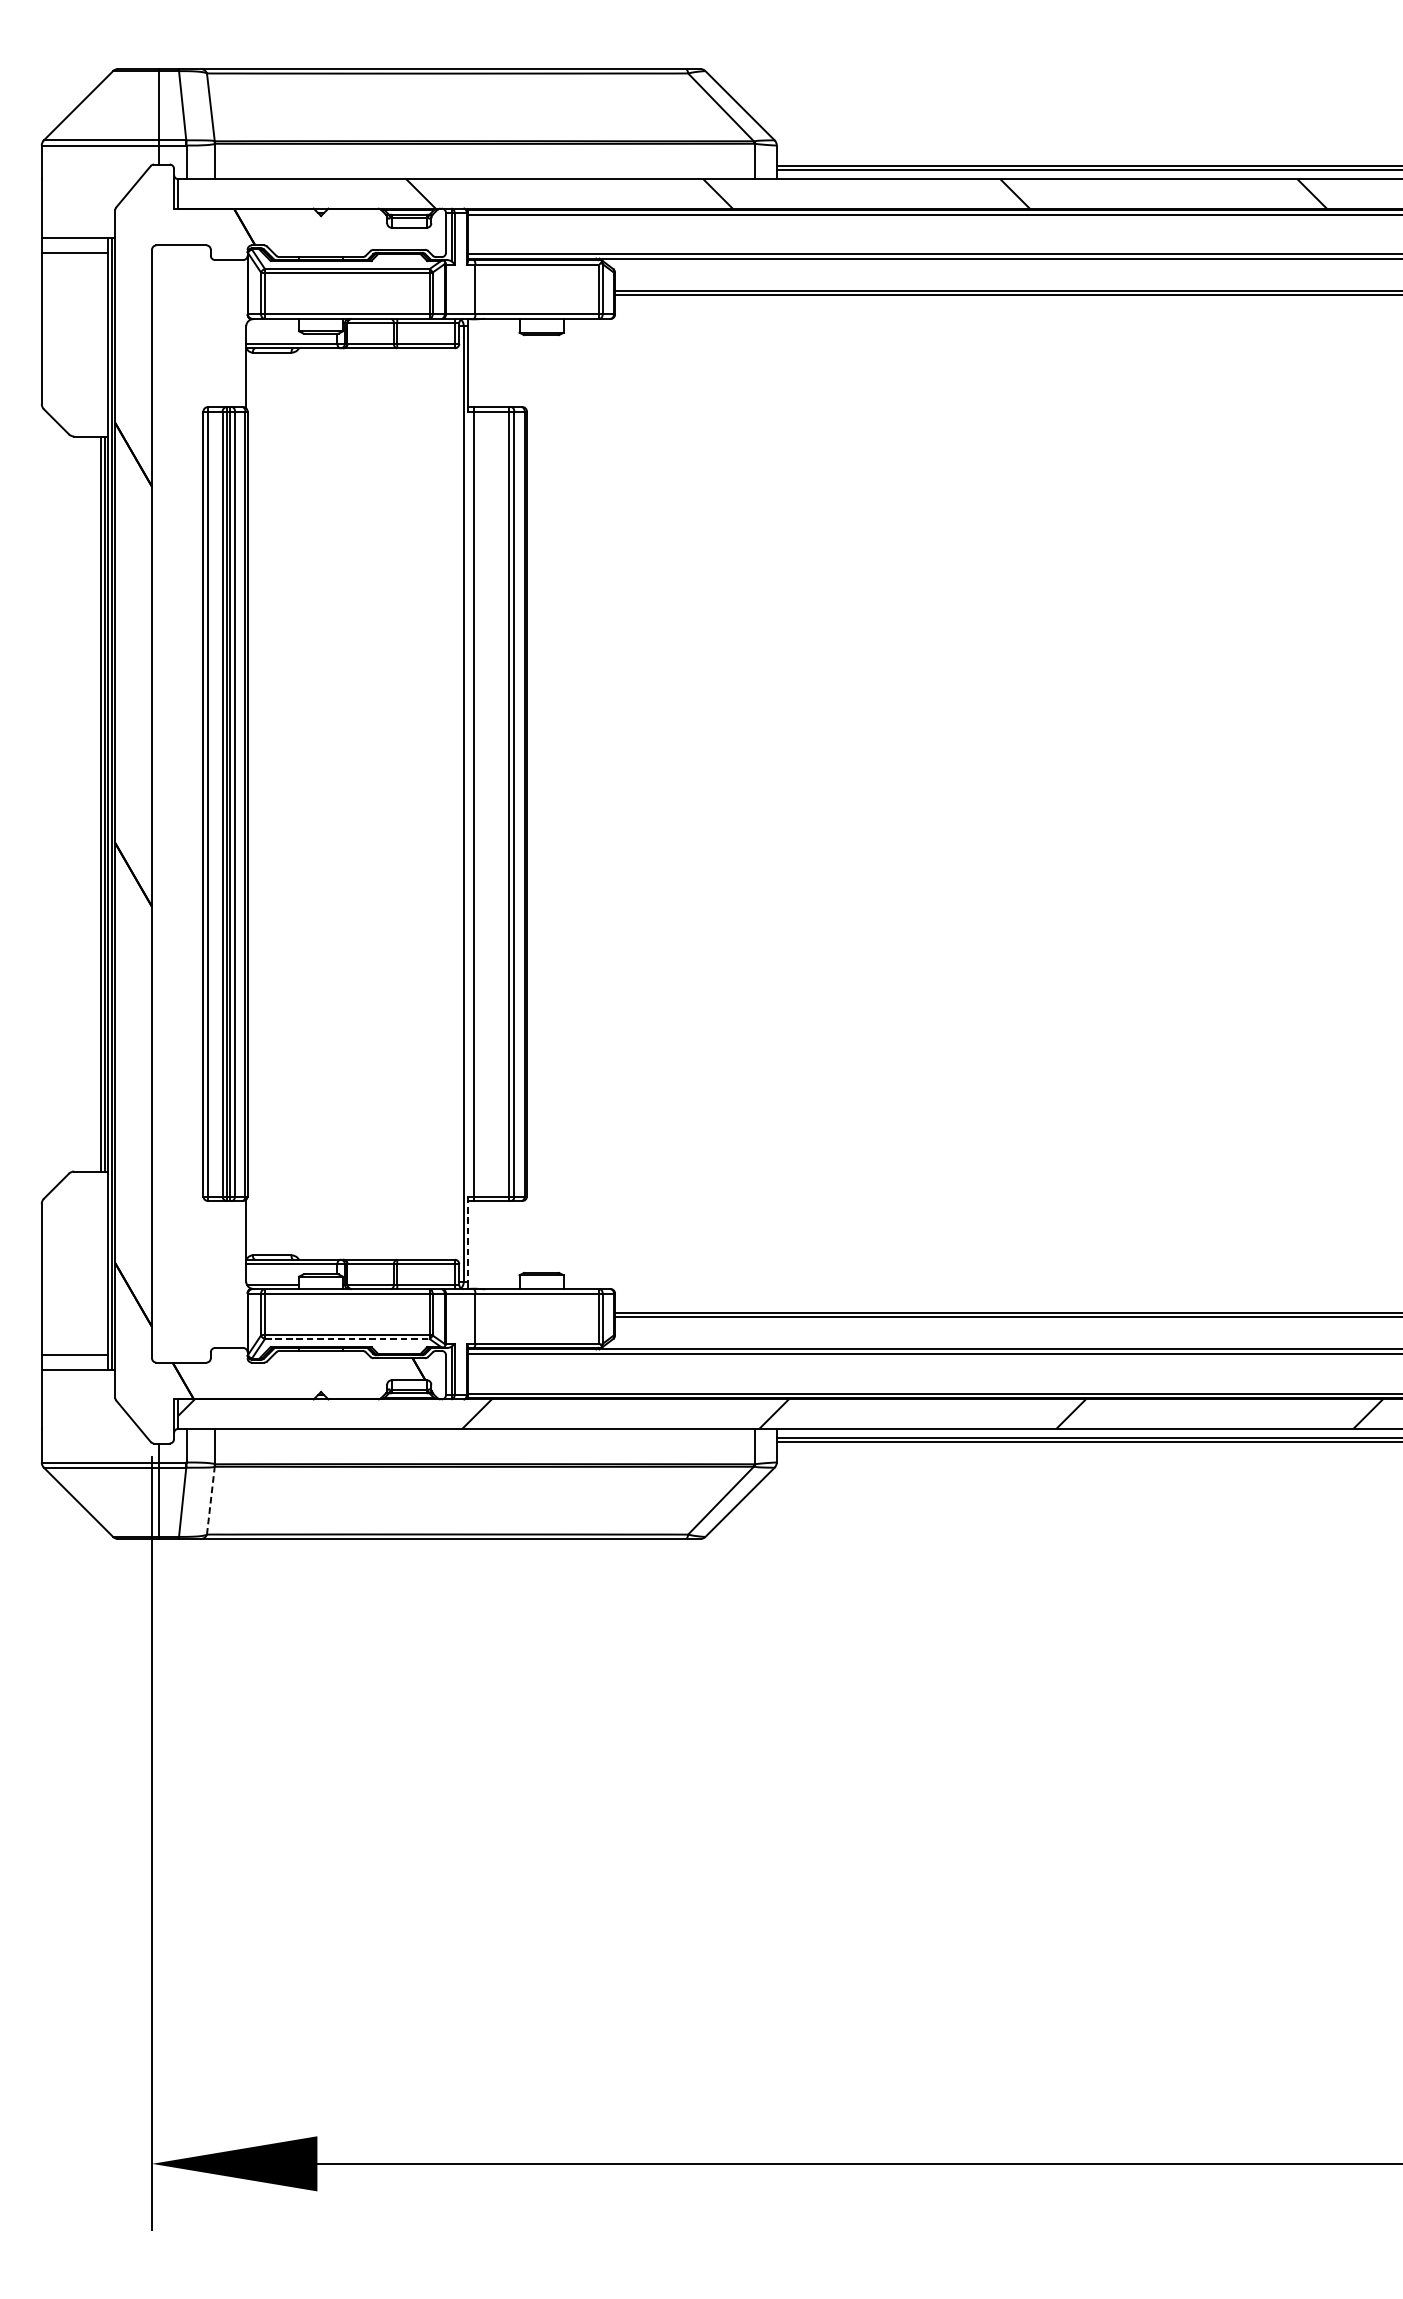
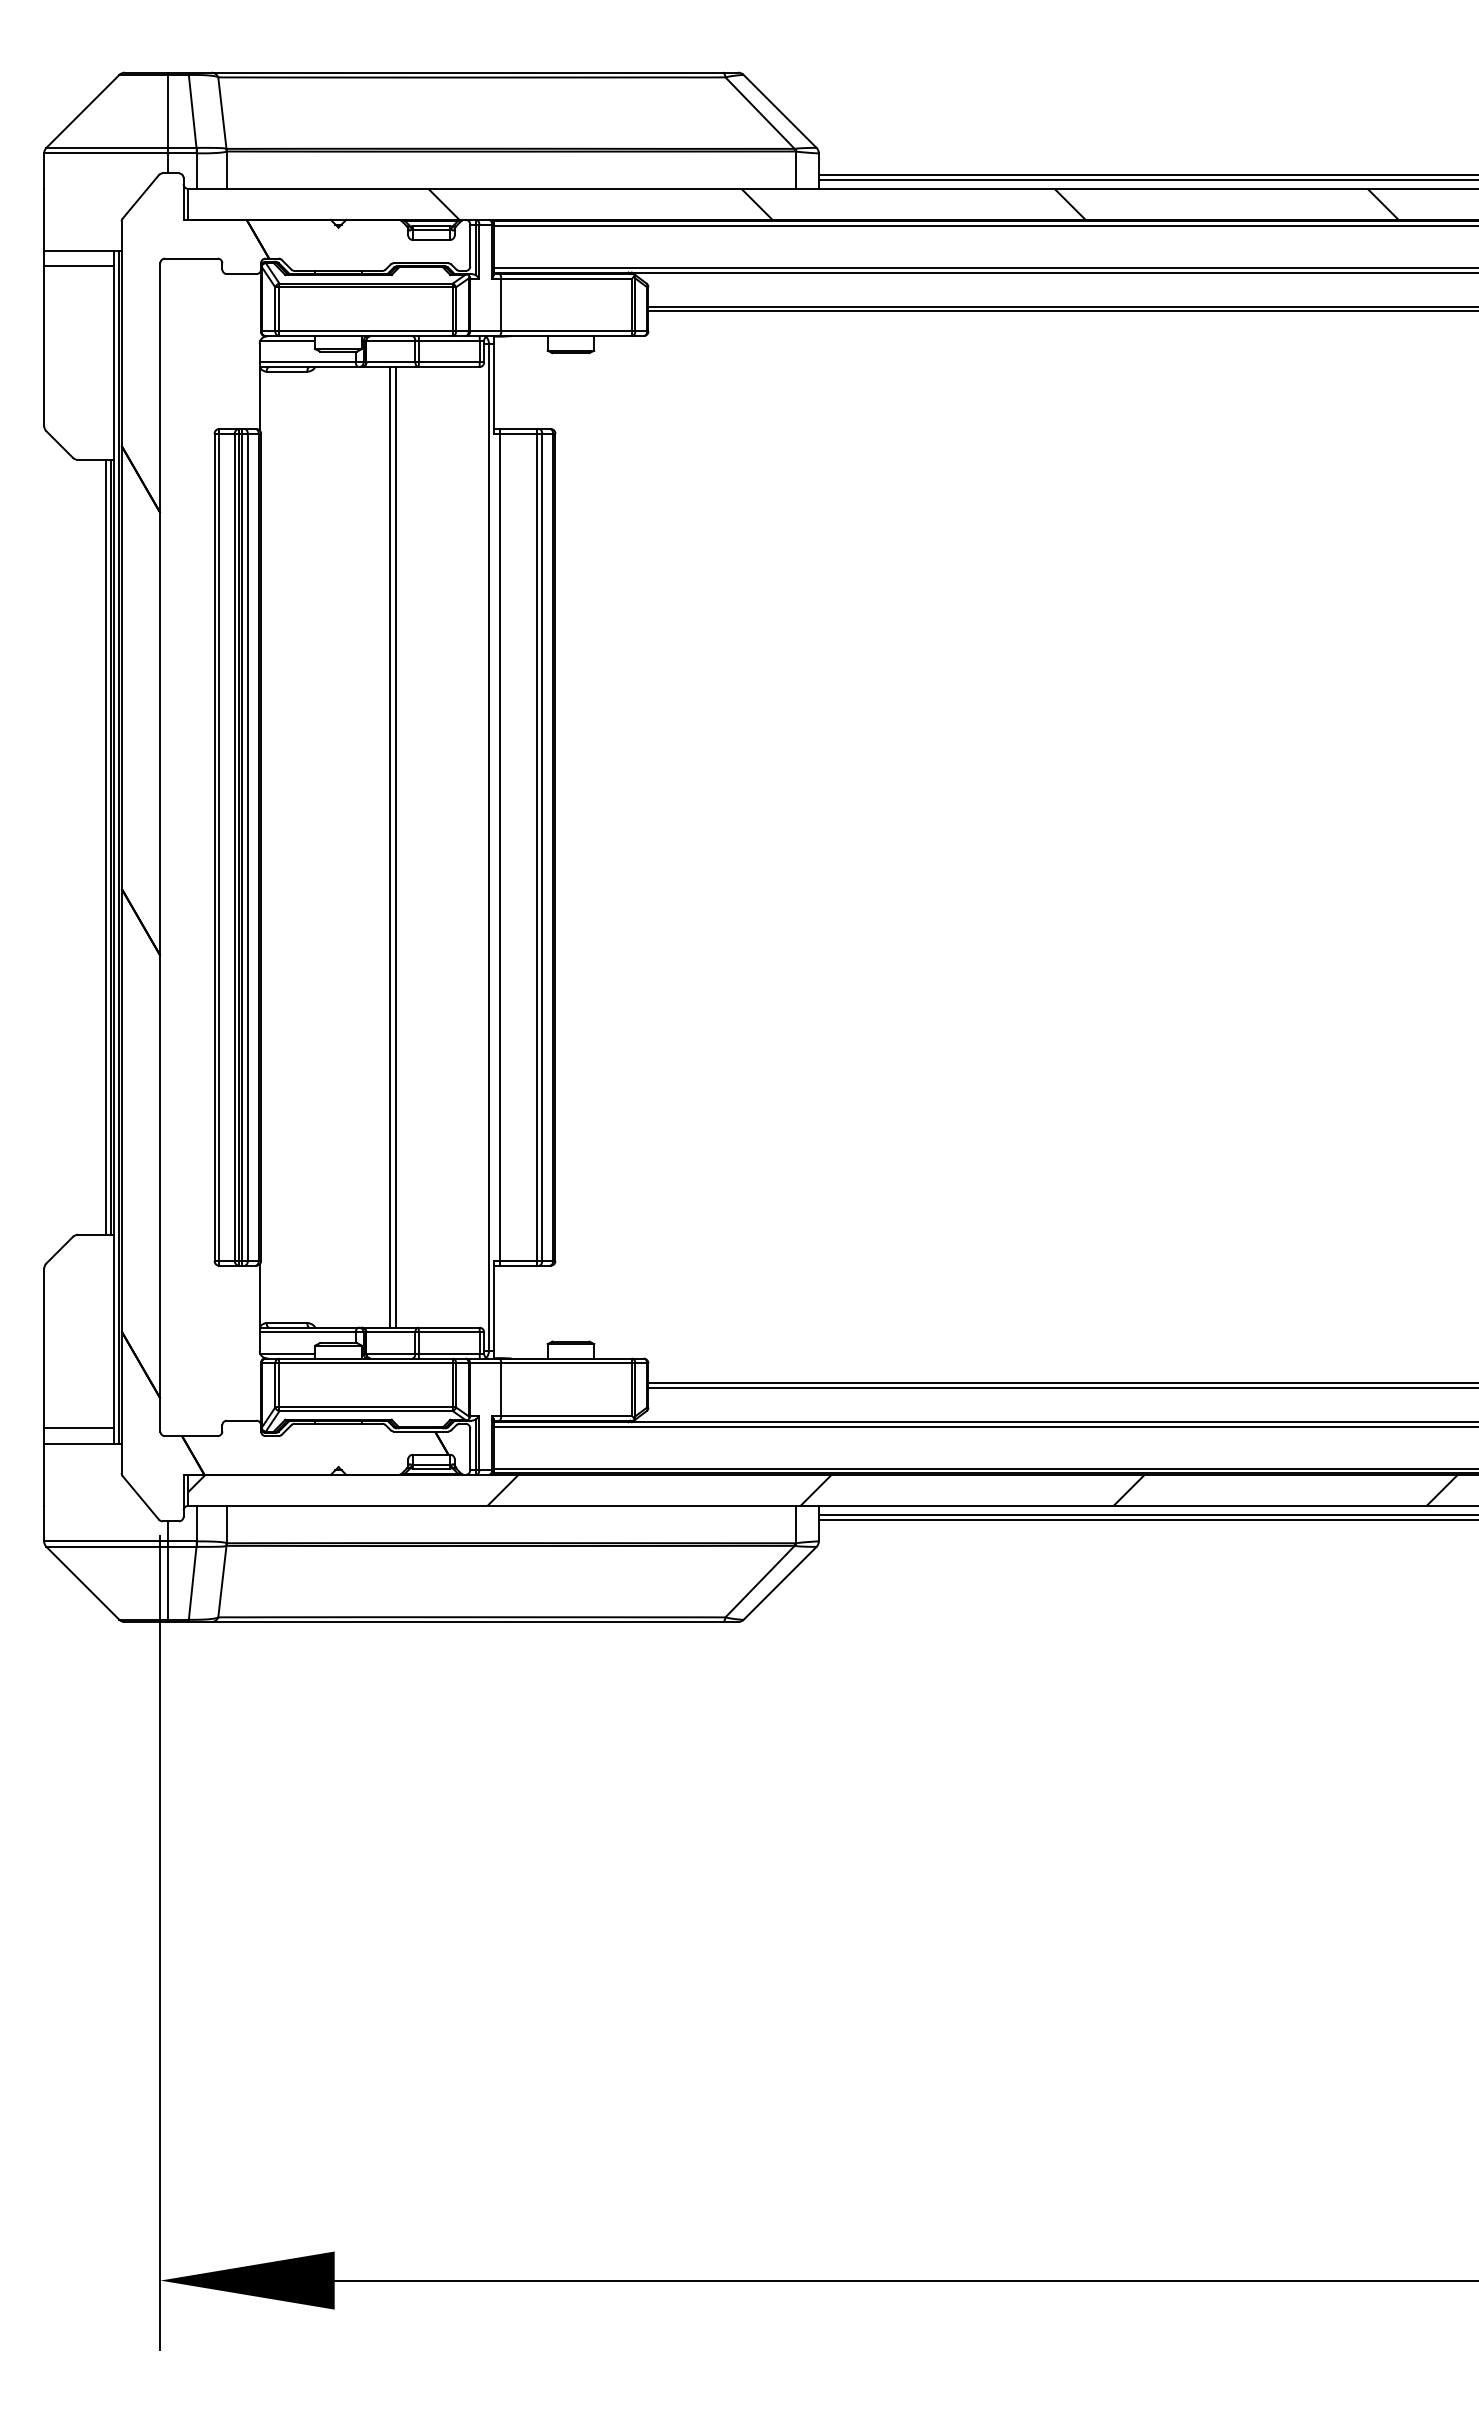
line: (272, 323) -> (287, 340), added
line: (370, 804) -> (390, 847), added
line: (376, 804) -> (396, 847), added
line: (468, 1239) -> (493, 1306), dashed -> solid
line: (347, 1339) -> (366, 1411), dashed -> solid
line: (210, 1500) -> (222, 1581), dashed -> solid

